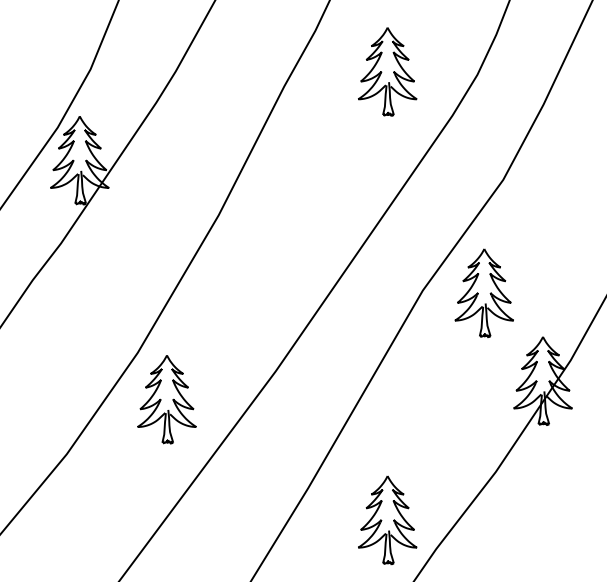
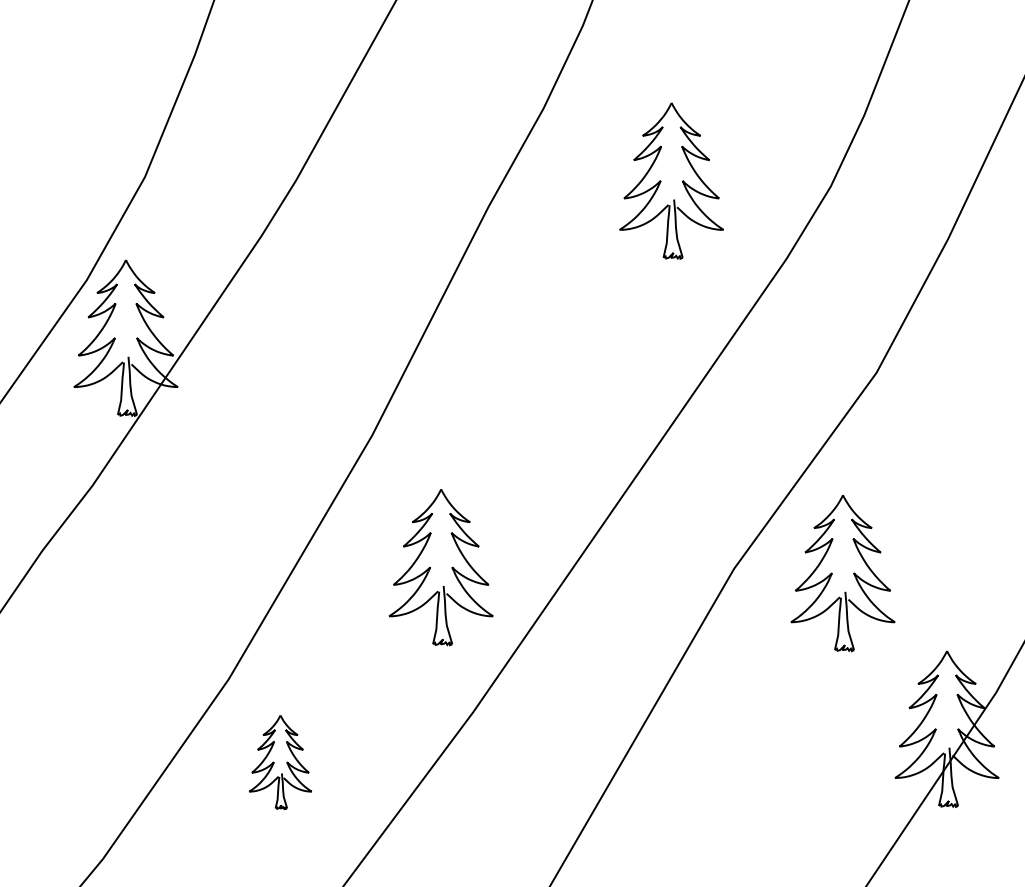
part: (257, 289) -> (440, 567), added
part: (166, 399) -> (279, 762), size x0.6

